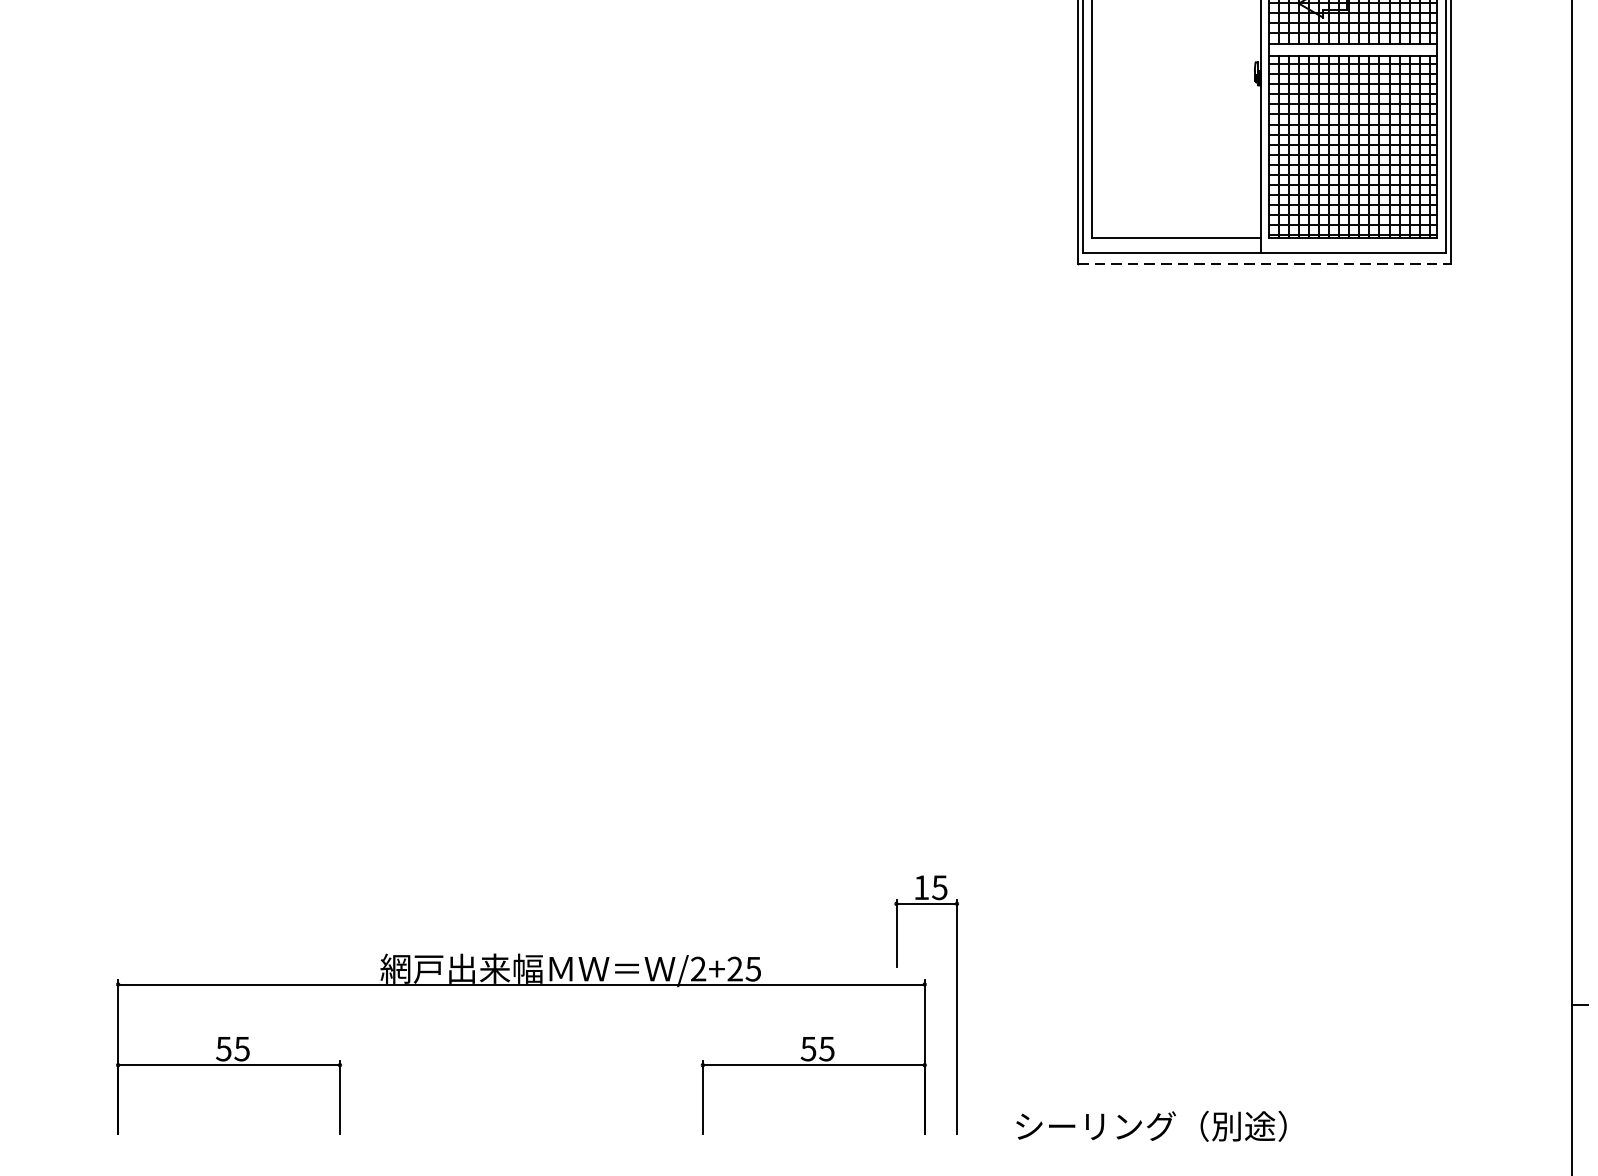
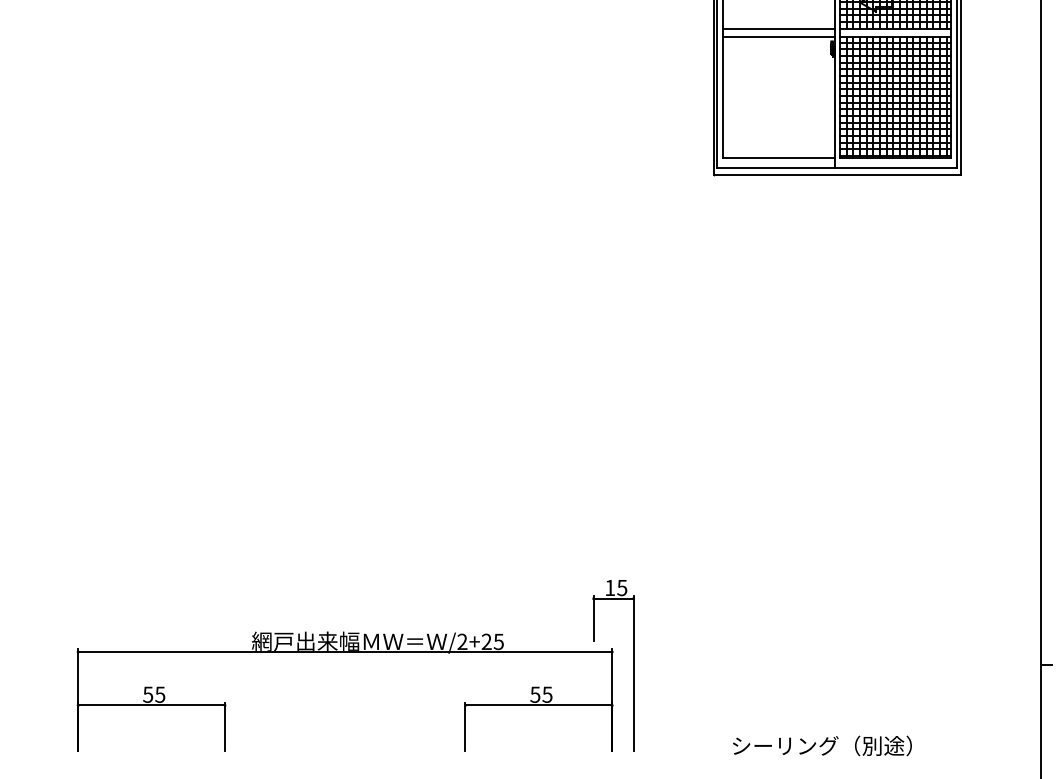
line: (1175, 44) -> (778, 29), added
line: (1175, 56) -> (778, 37), added
line: (1264, 264) -> (837, 175), dashed -> solid
text: (1151, 1125) -> (822, 745), moved

